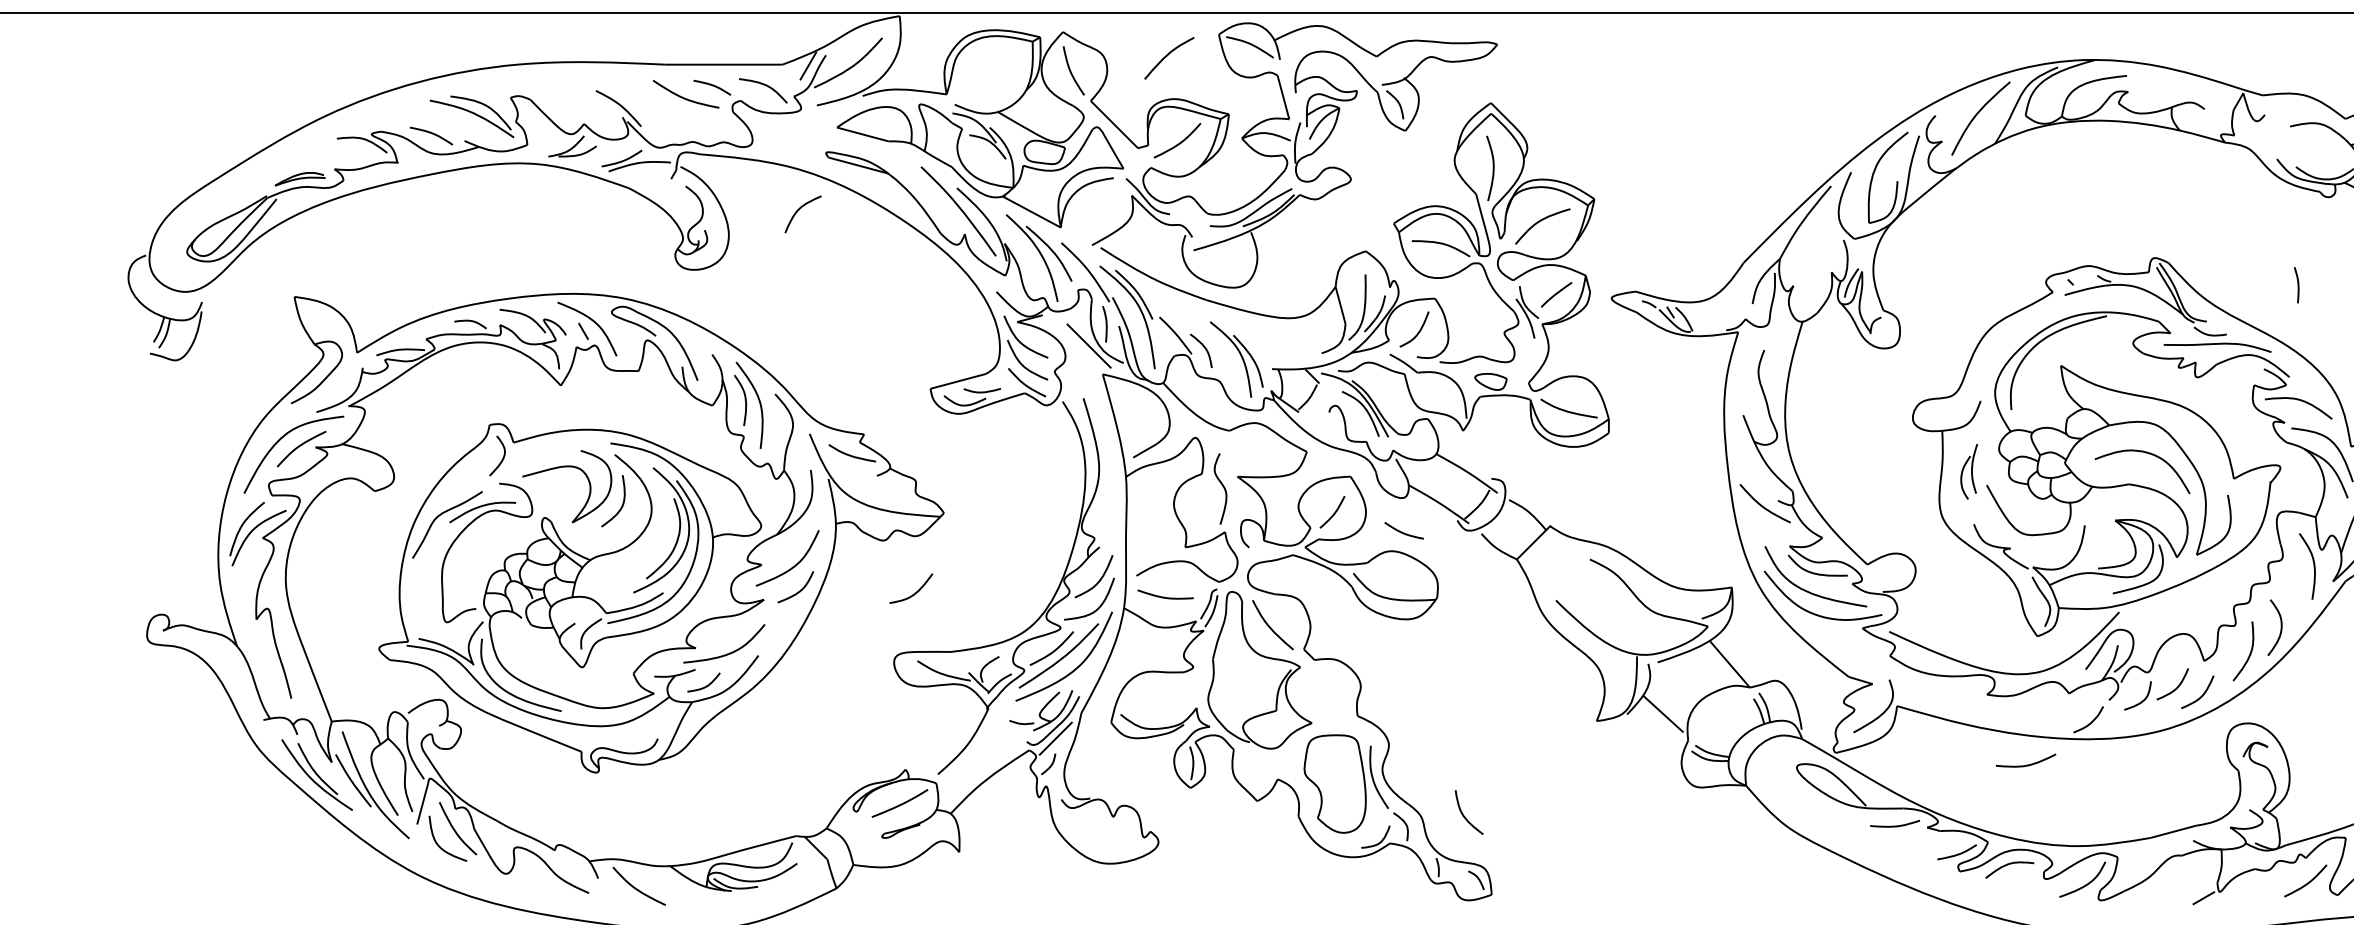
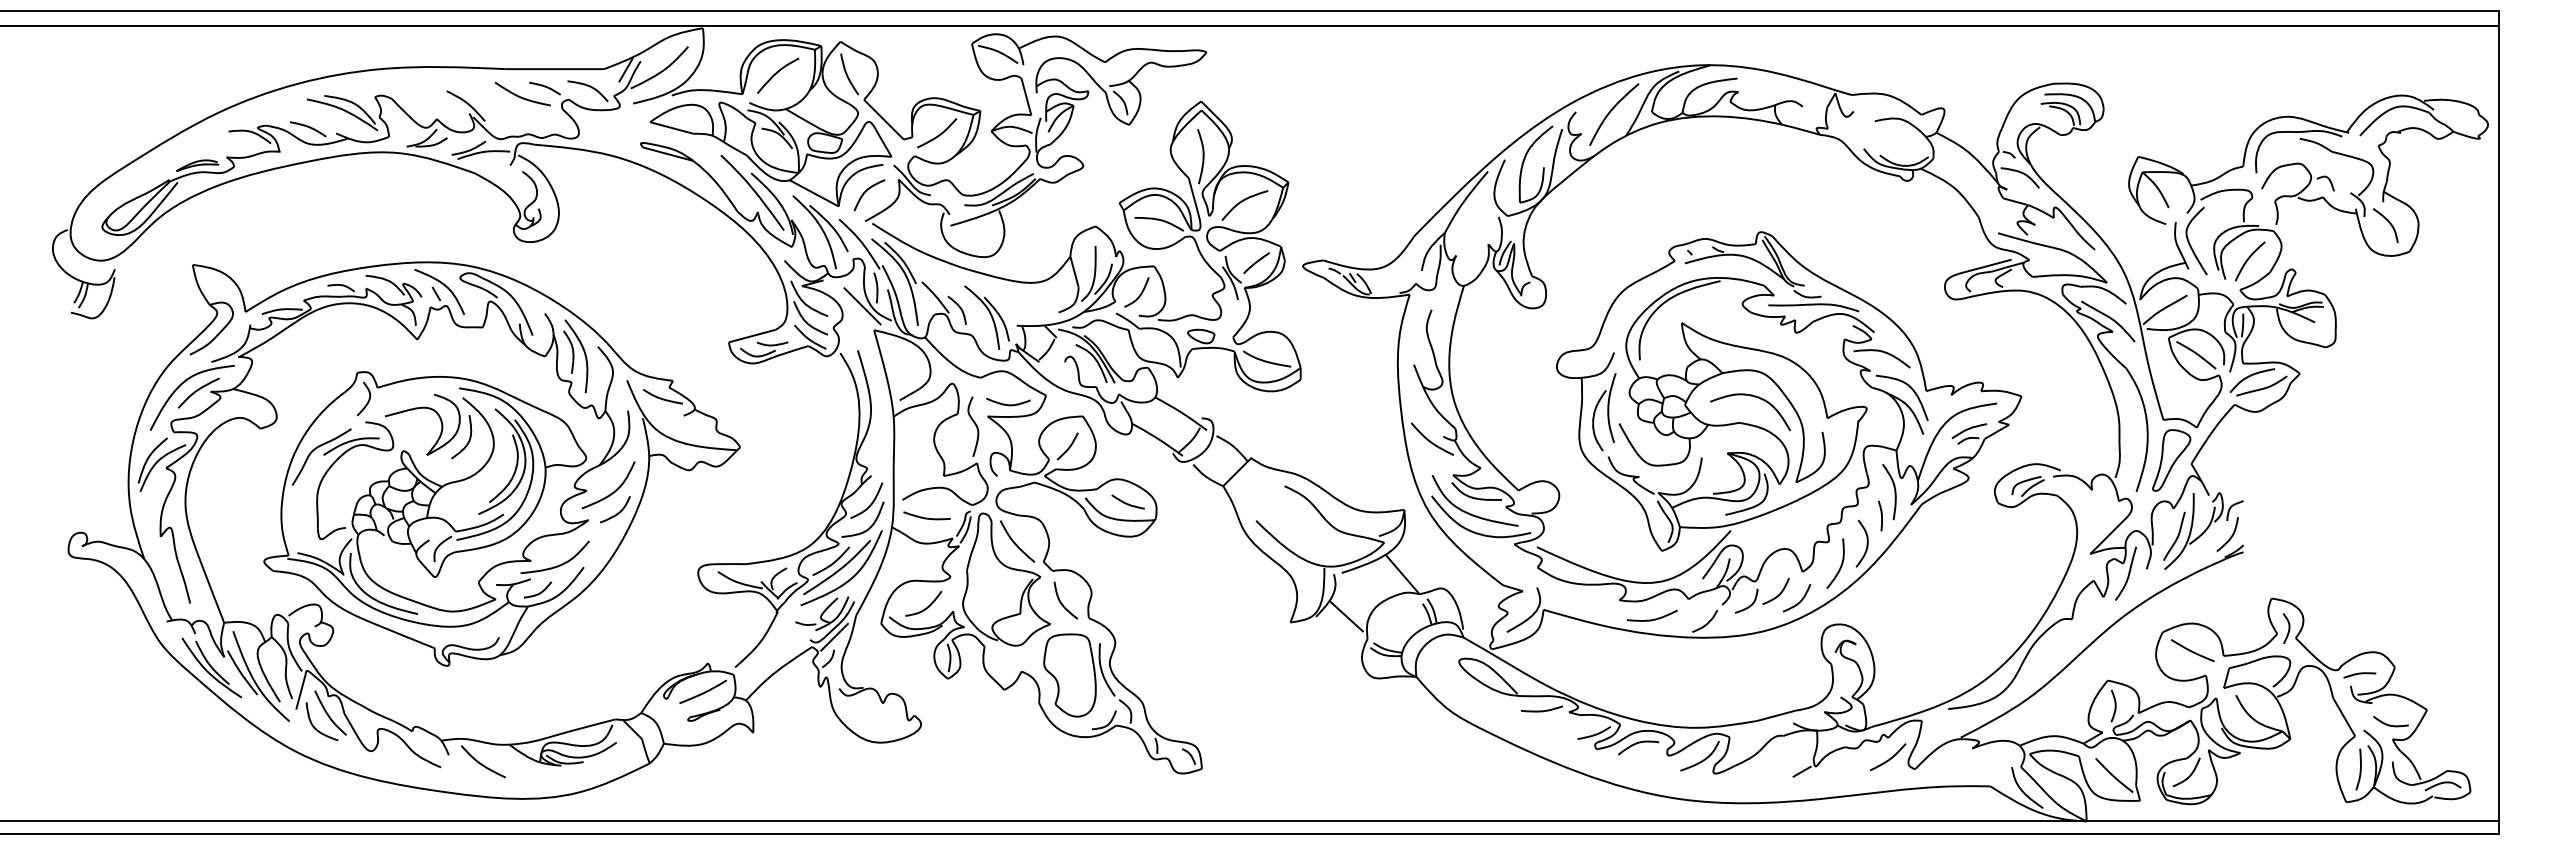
curve: (1168, 55) -> (777, 73), moved
curve: (798, 212) -> (865, 193), moved
curve: (2297, 284) -> (1881, 515), moved
curve: (1262, 462) -> (1008, 404), added
part: (1969, 472) -> (1604, 412), size x1.67
curve: (1402, 531) -> (1126, 502), moved
curve: (915, 591) -> (927, 606), moved
curve: (2028, 763) -> (1654, 618), moved
curve: (1463, 813) -> (1061, 601), moved

